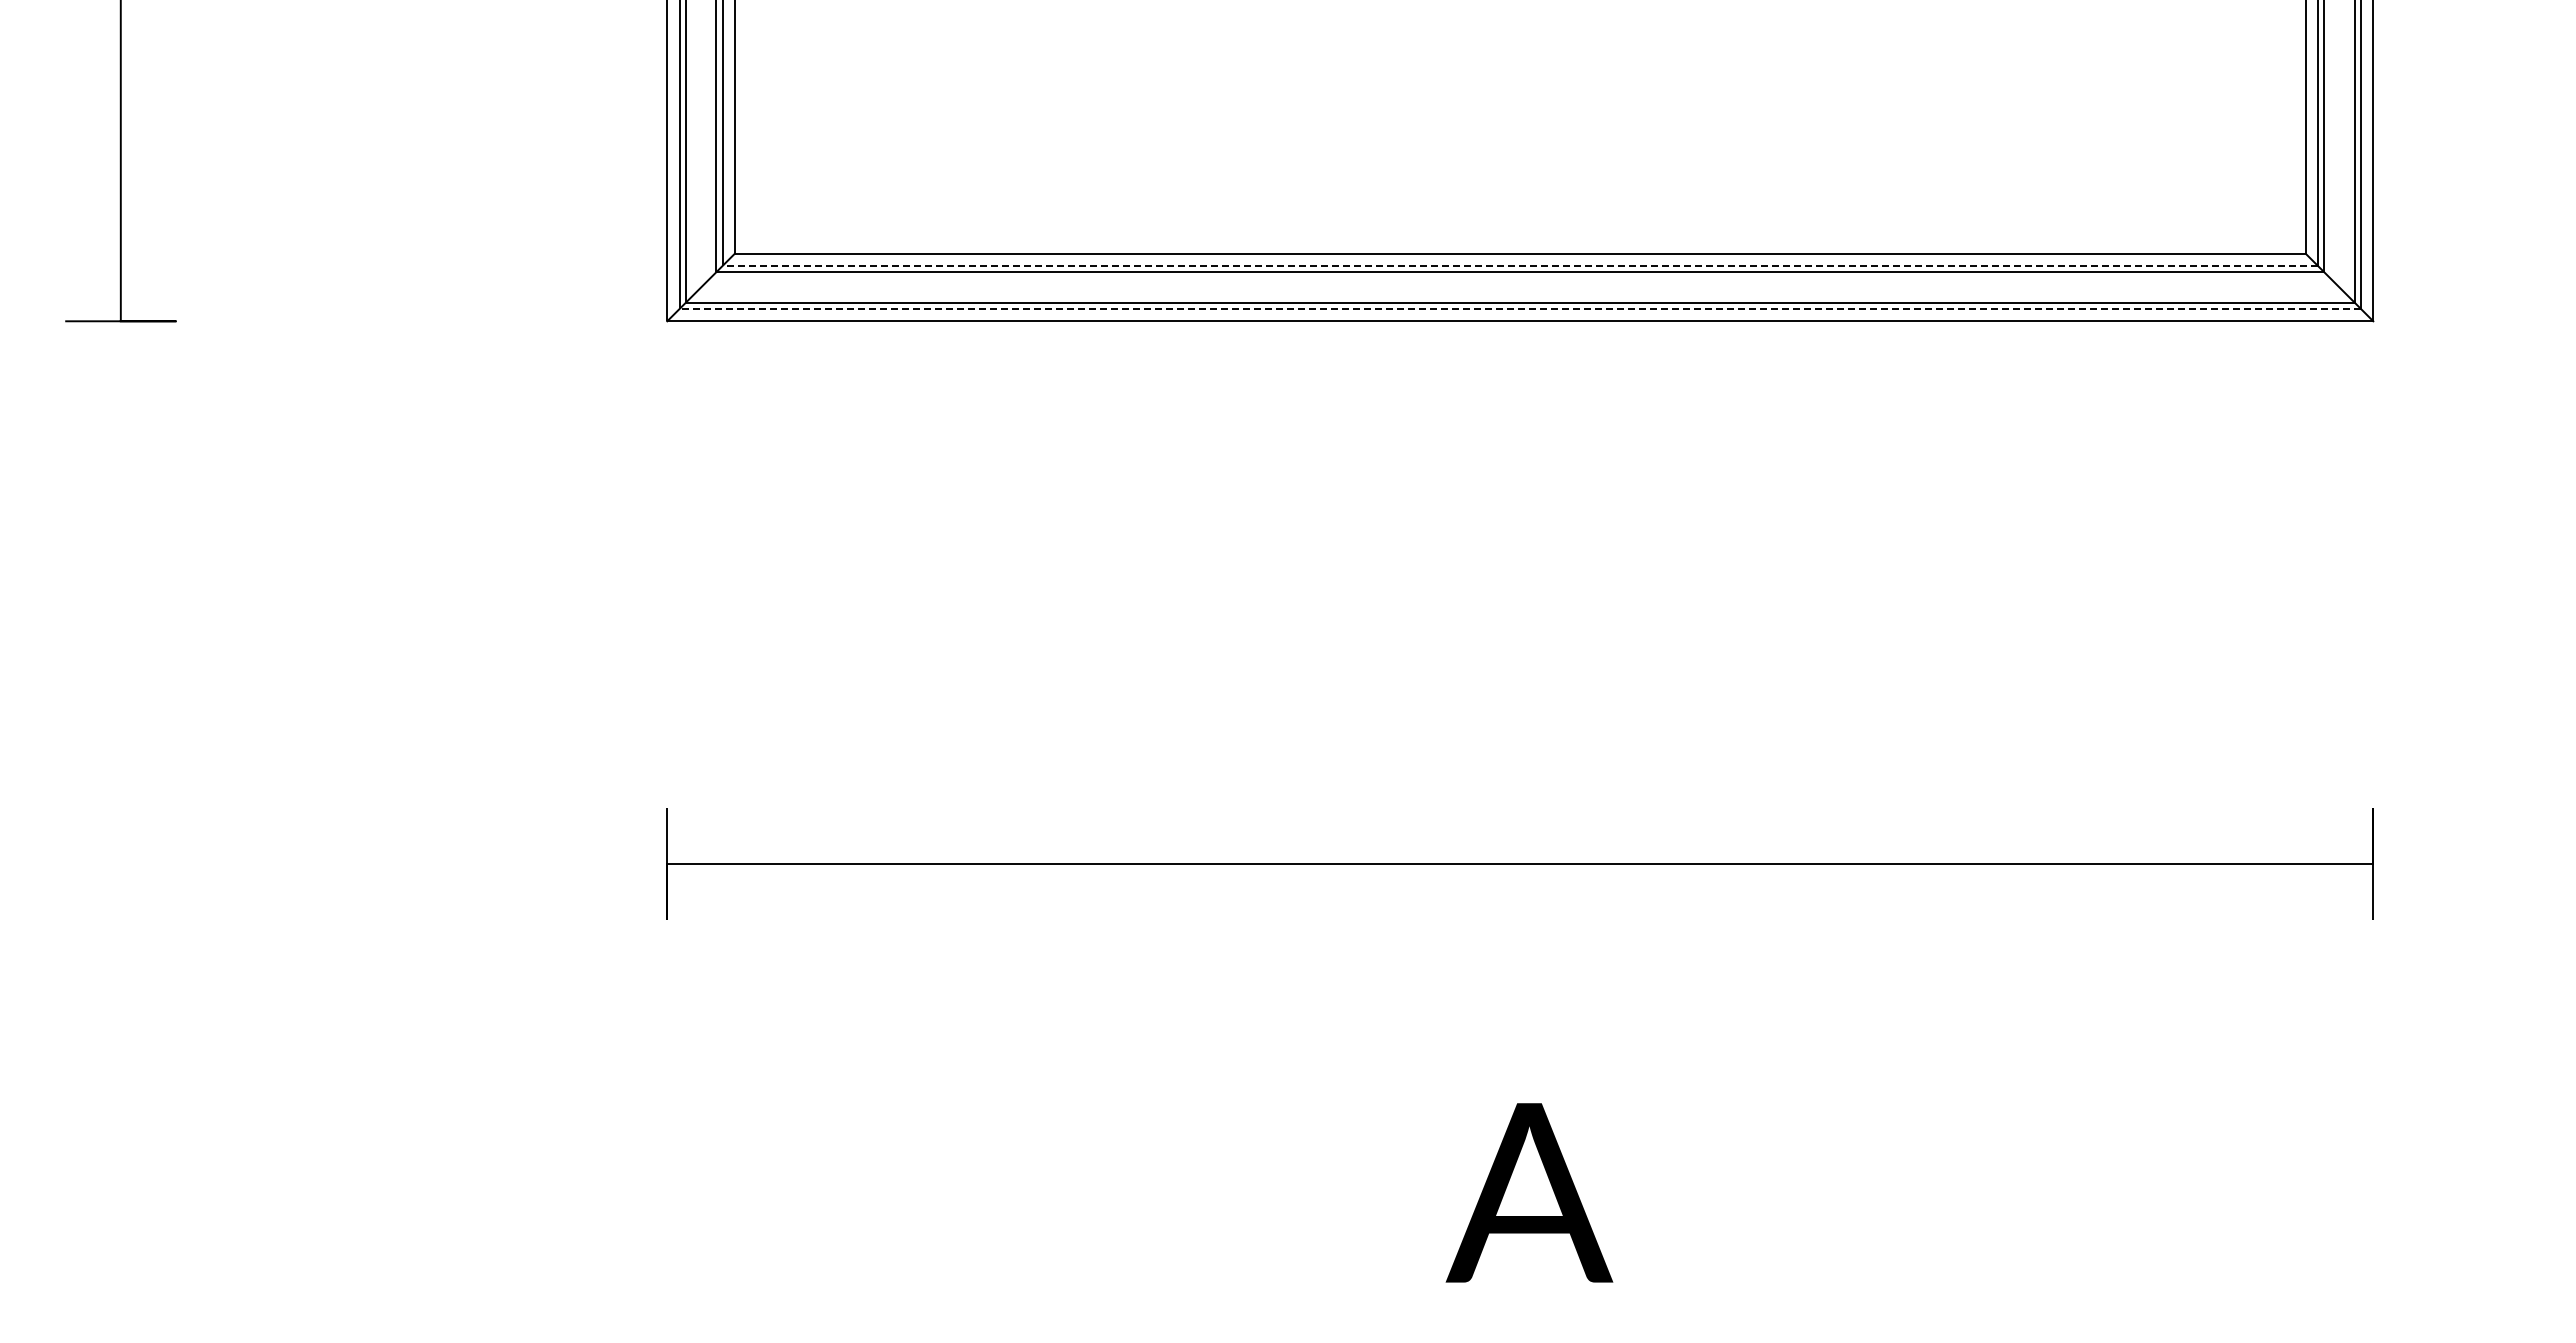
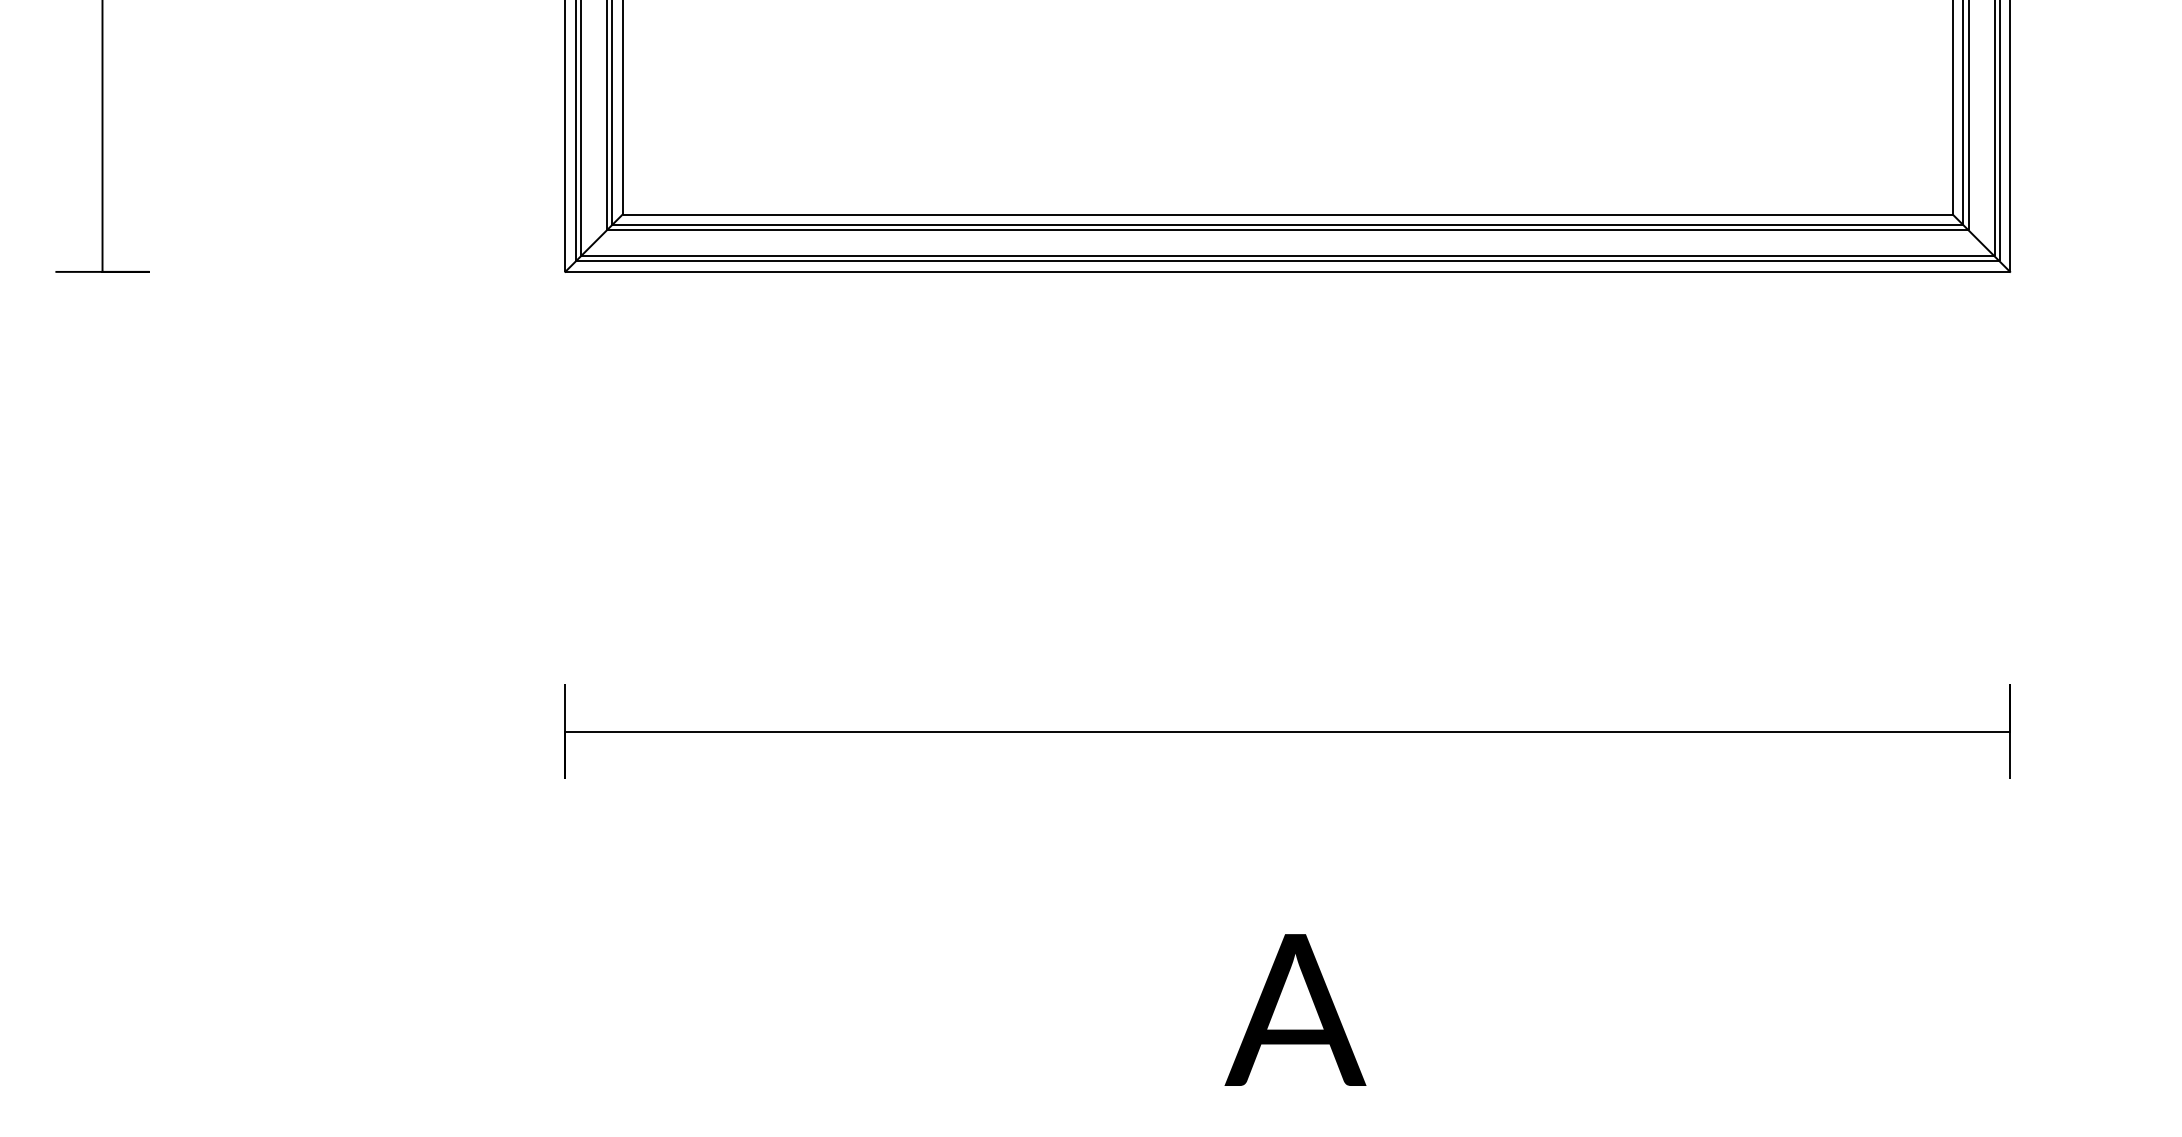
line: (1520, 265) -> (1287, 224), dashed -> solid
line: (1520, 309) -> (1287, 261), dashed -> solid

